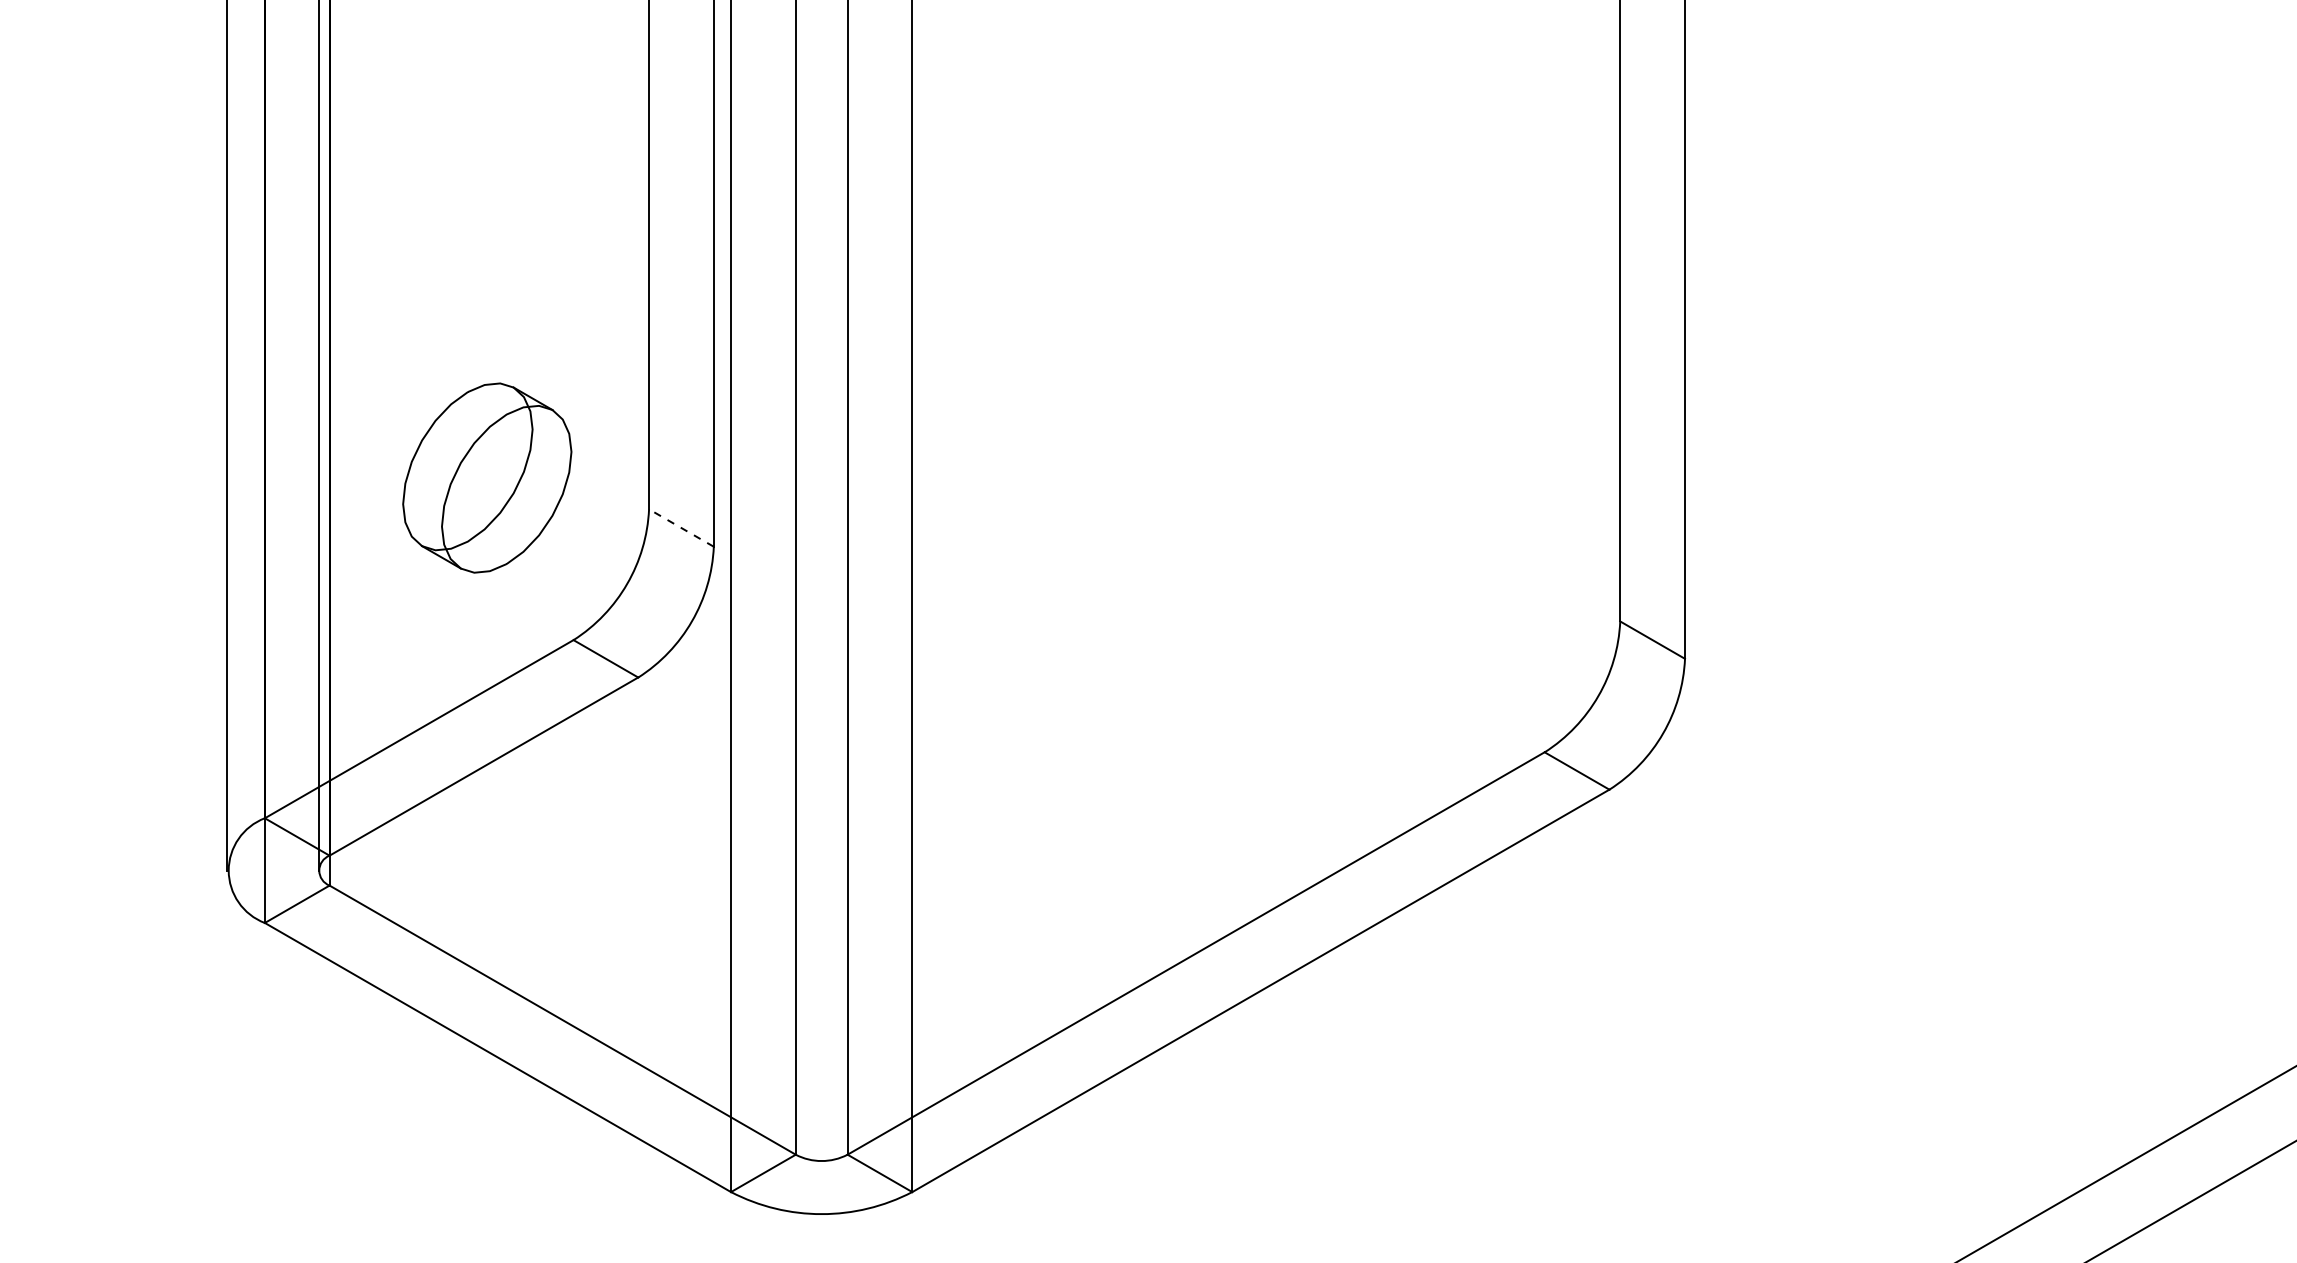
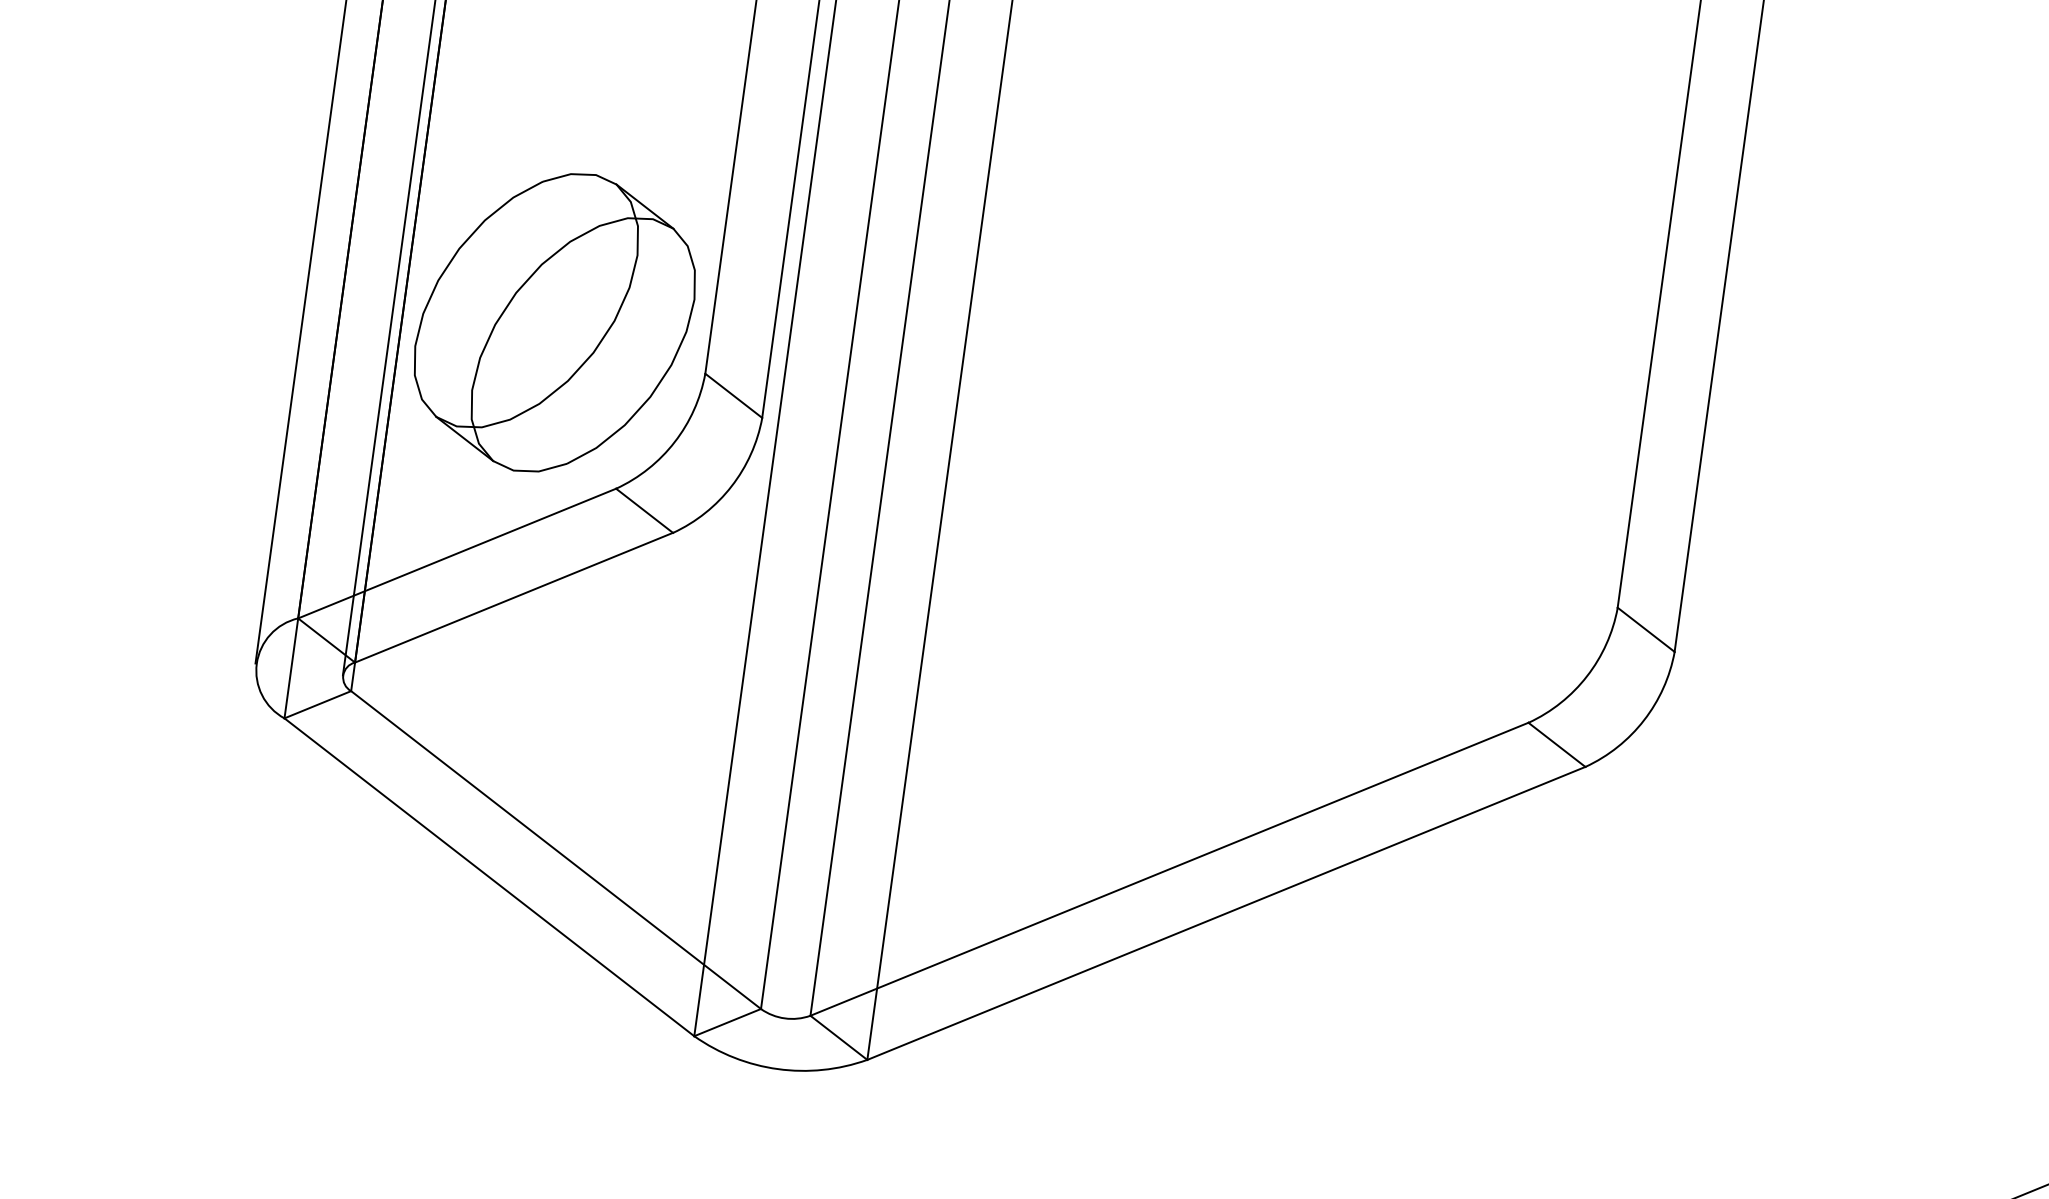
part: (487, 477) -> (555, 322), size x1.67
line: (681, 527) -> (733, 395), dashed -> solid

